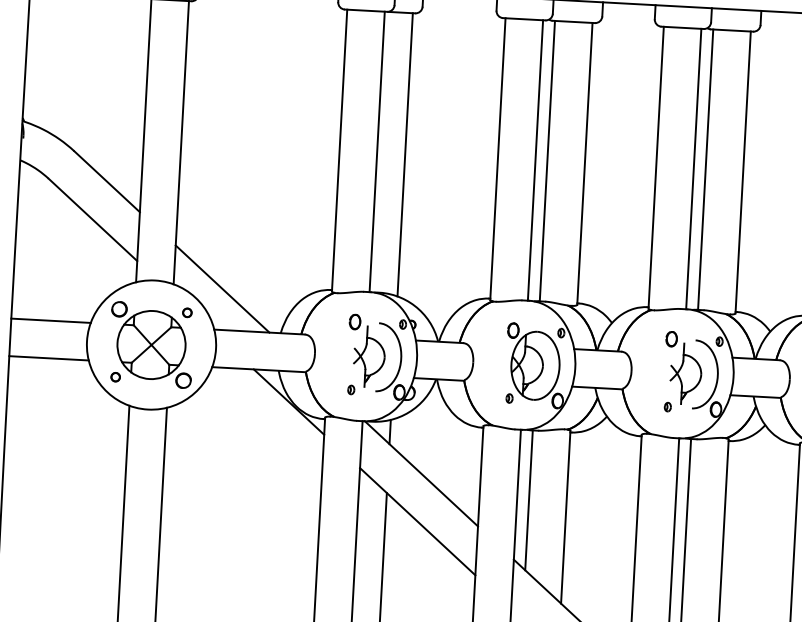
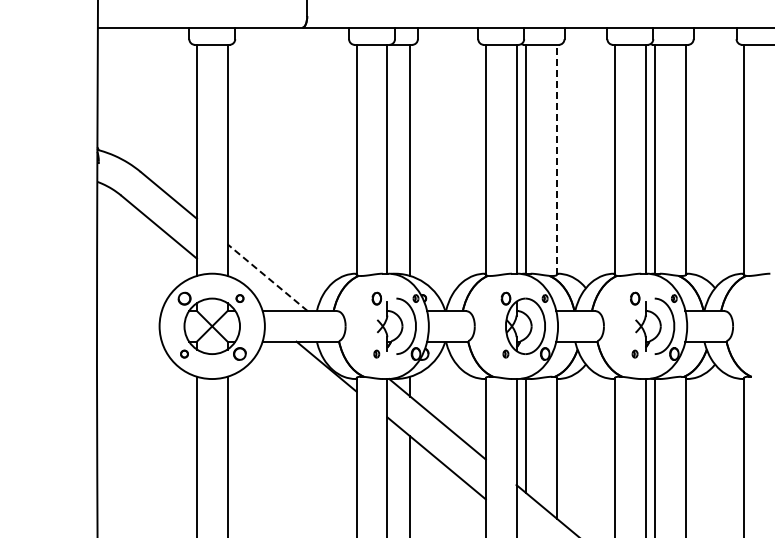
line: (584, 163) -> (556, 159), solid -> dashed
line: (222, 288) -> (267, 277), solid -> dashed
line: (51, 321) -> (129, 311), removed
line: (49, 358) -> (129, 341), removed

